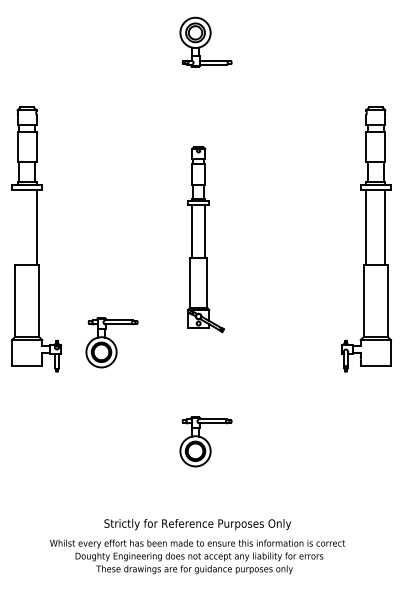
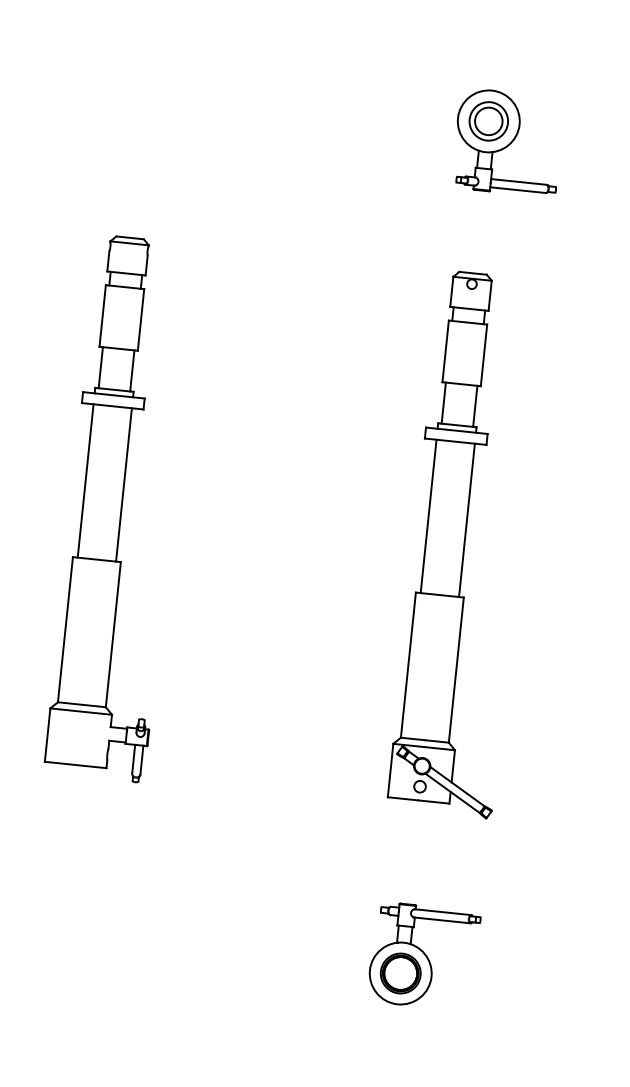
line: (17, 227) -> (85, 480), added
part: (205, 239) -> (465, 544), size x1.43
part: (111, 342) -> (252, 734), removed

